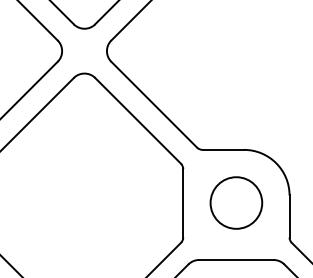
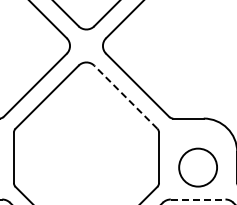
line: (137, 121) -> (125, 97), solid -> dashed
circle: (235, 202) -> (197, 167), moved
line: (236, 259) -> (198, 199), solid -> dashed

